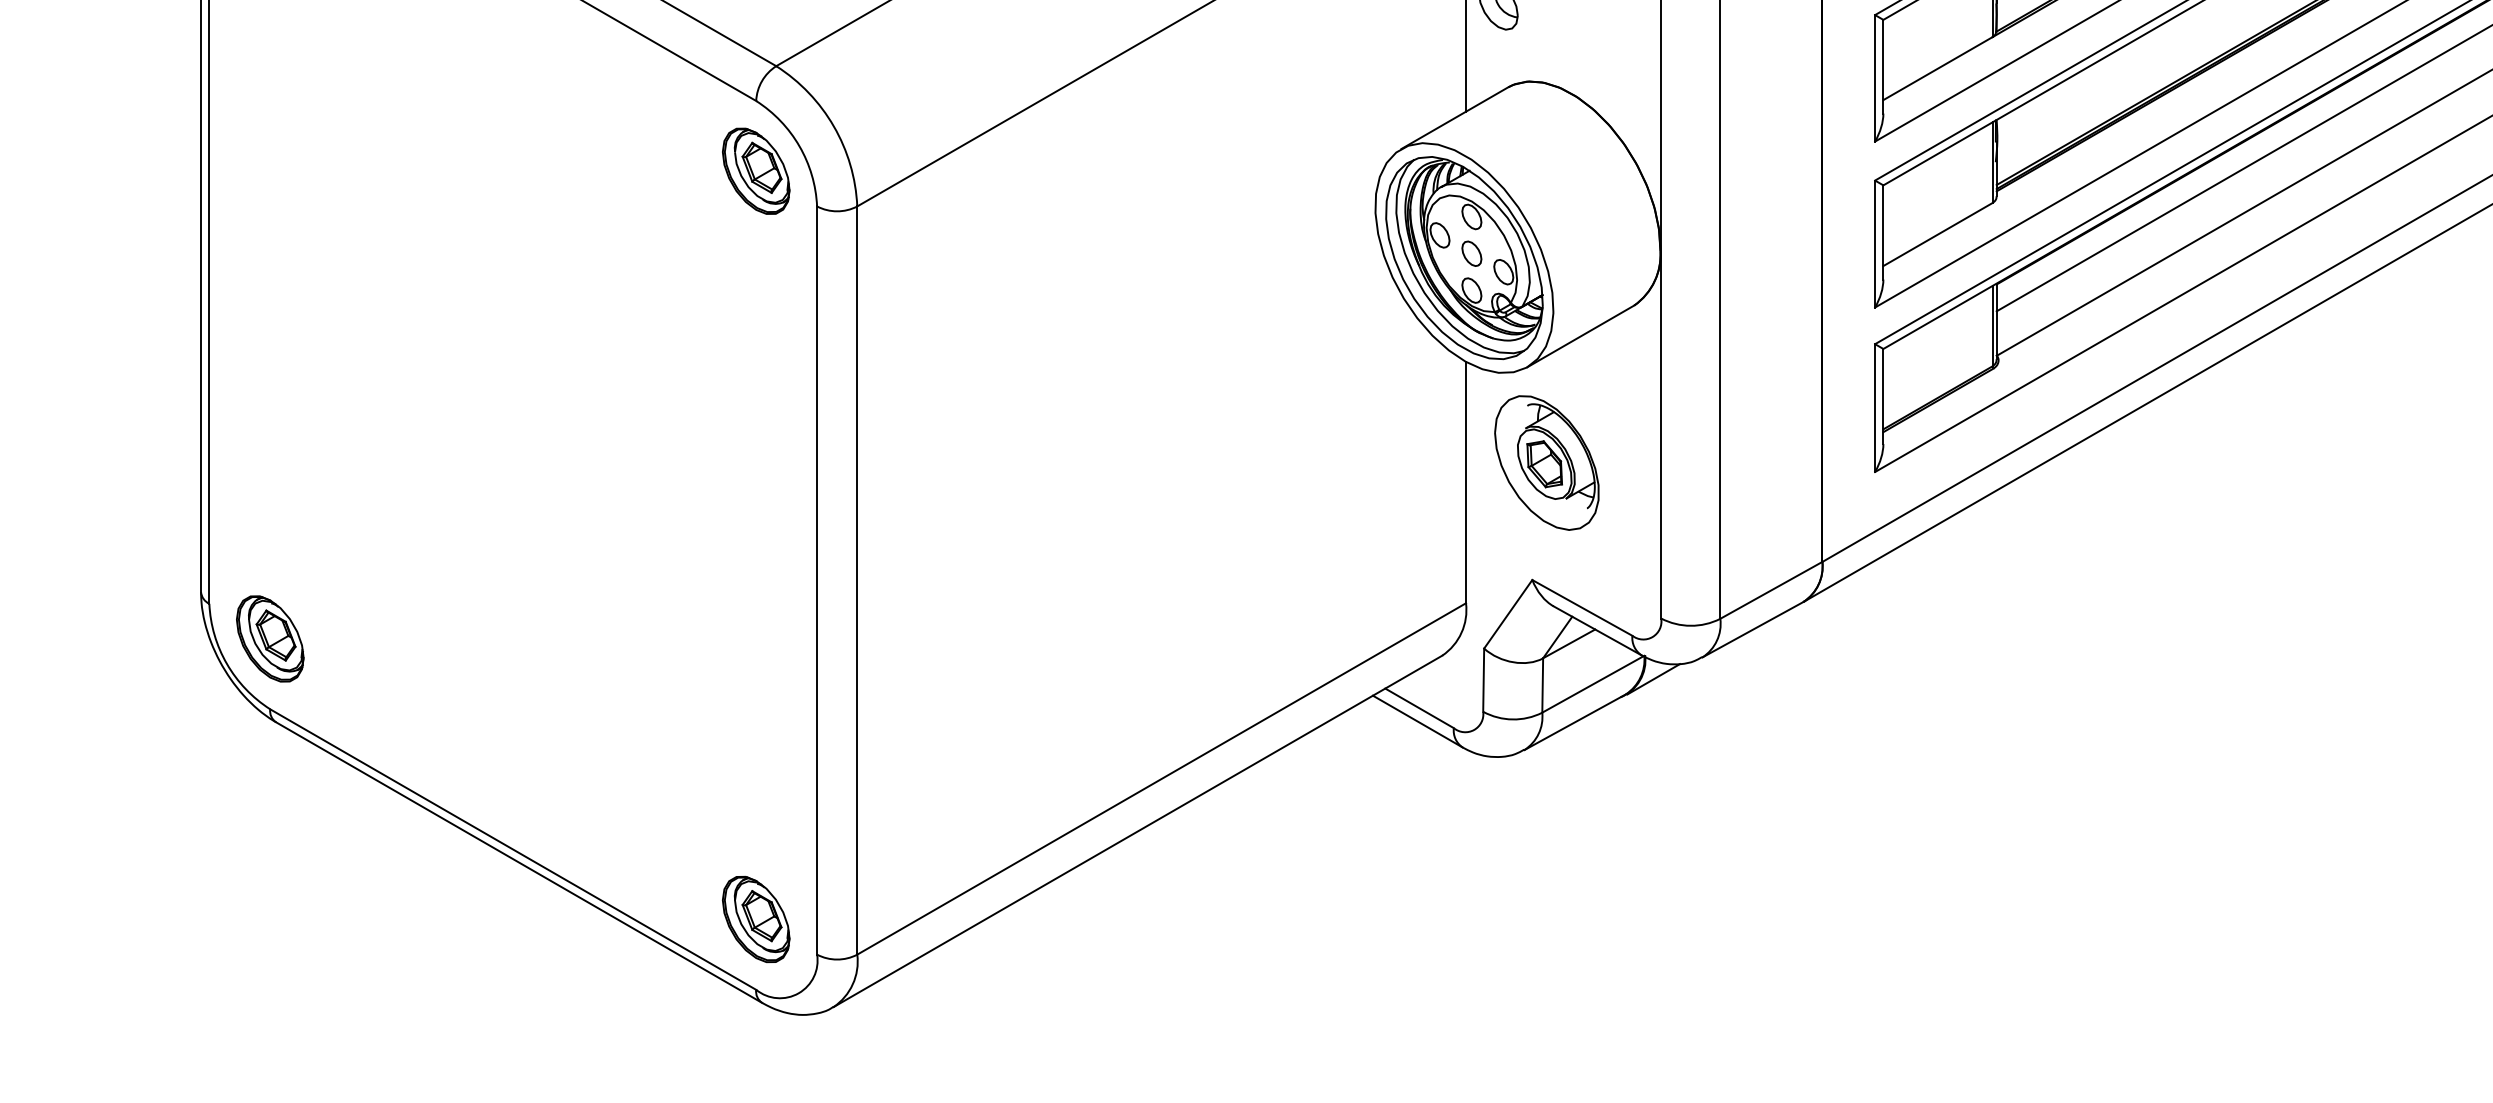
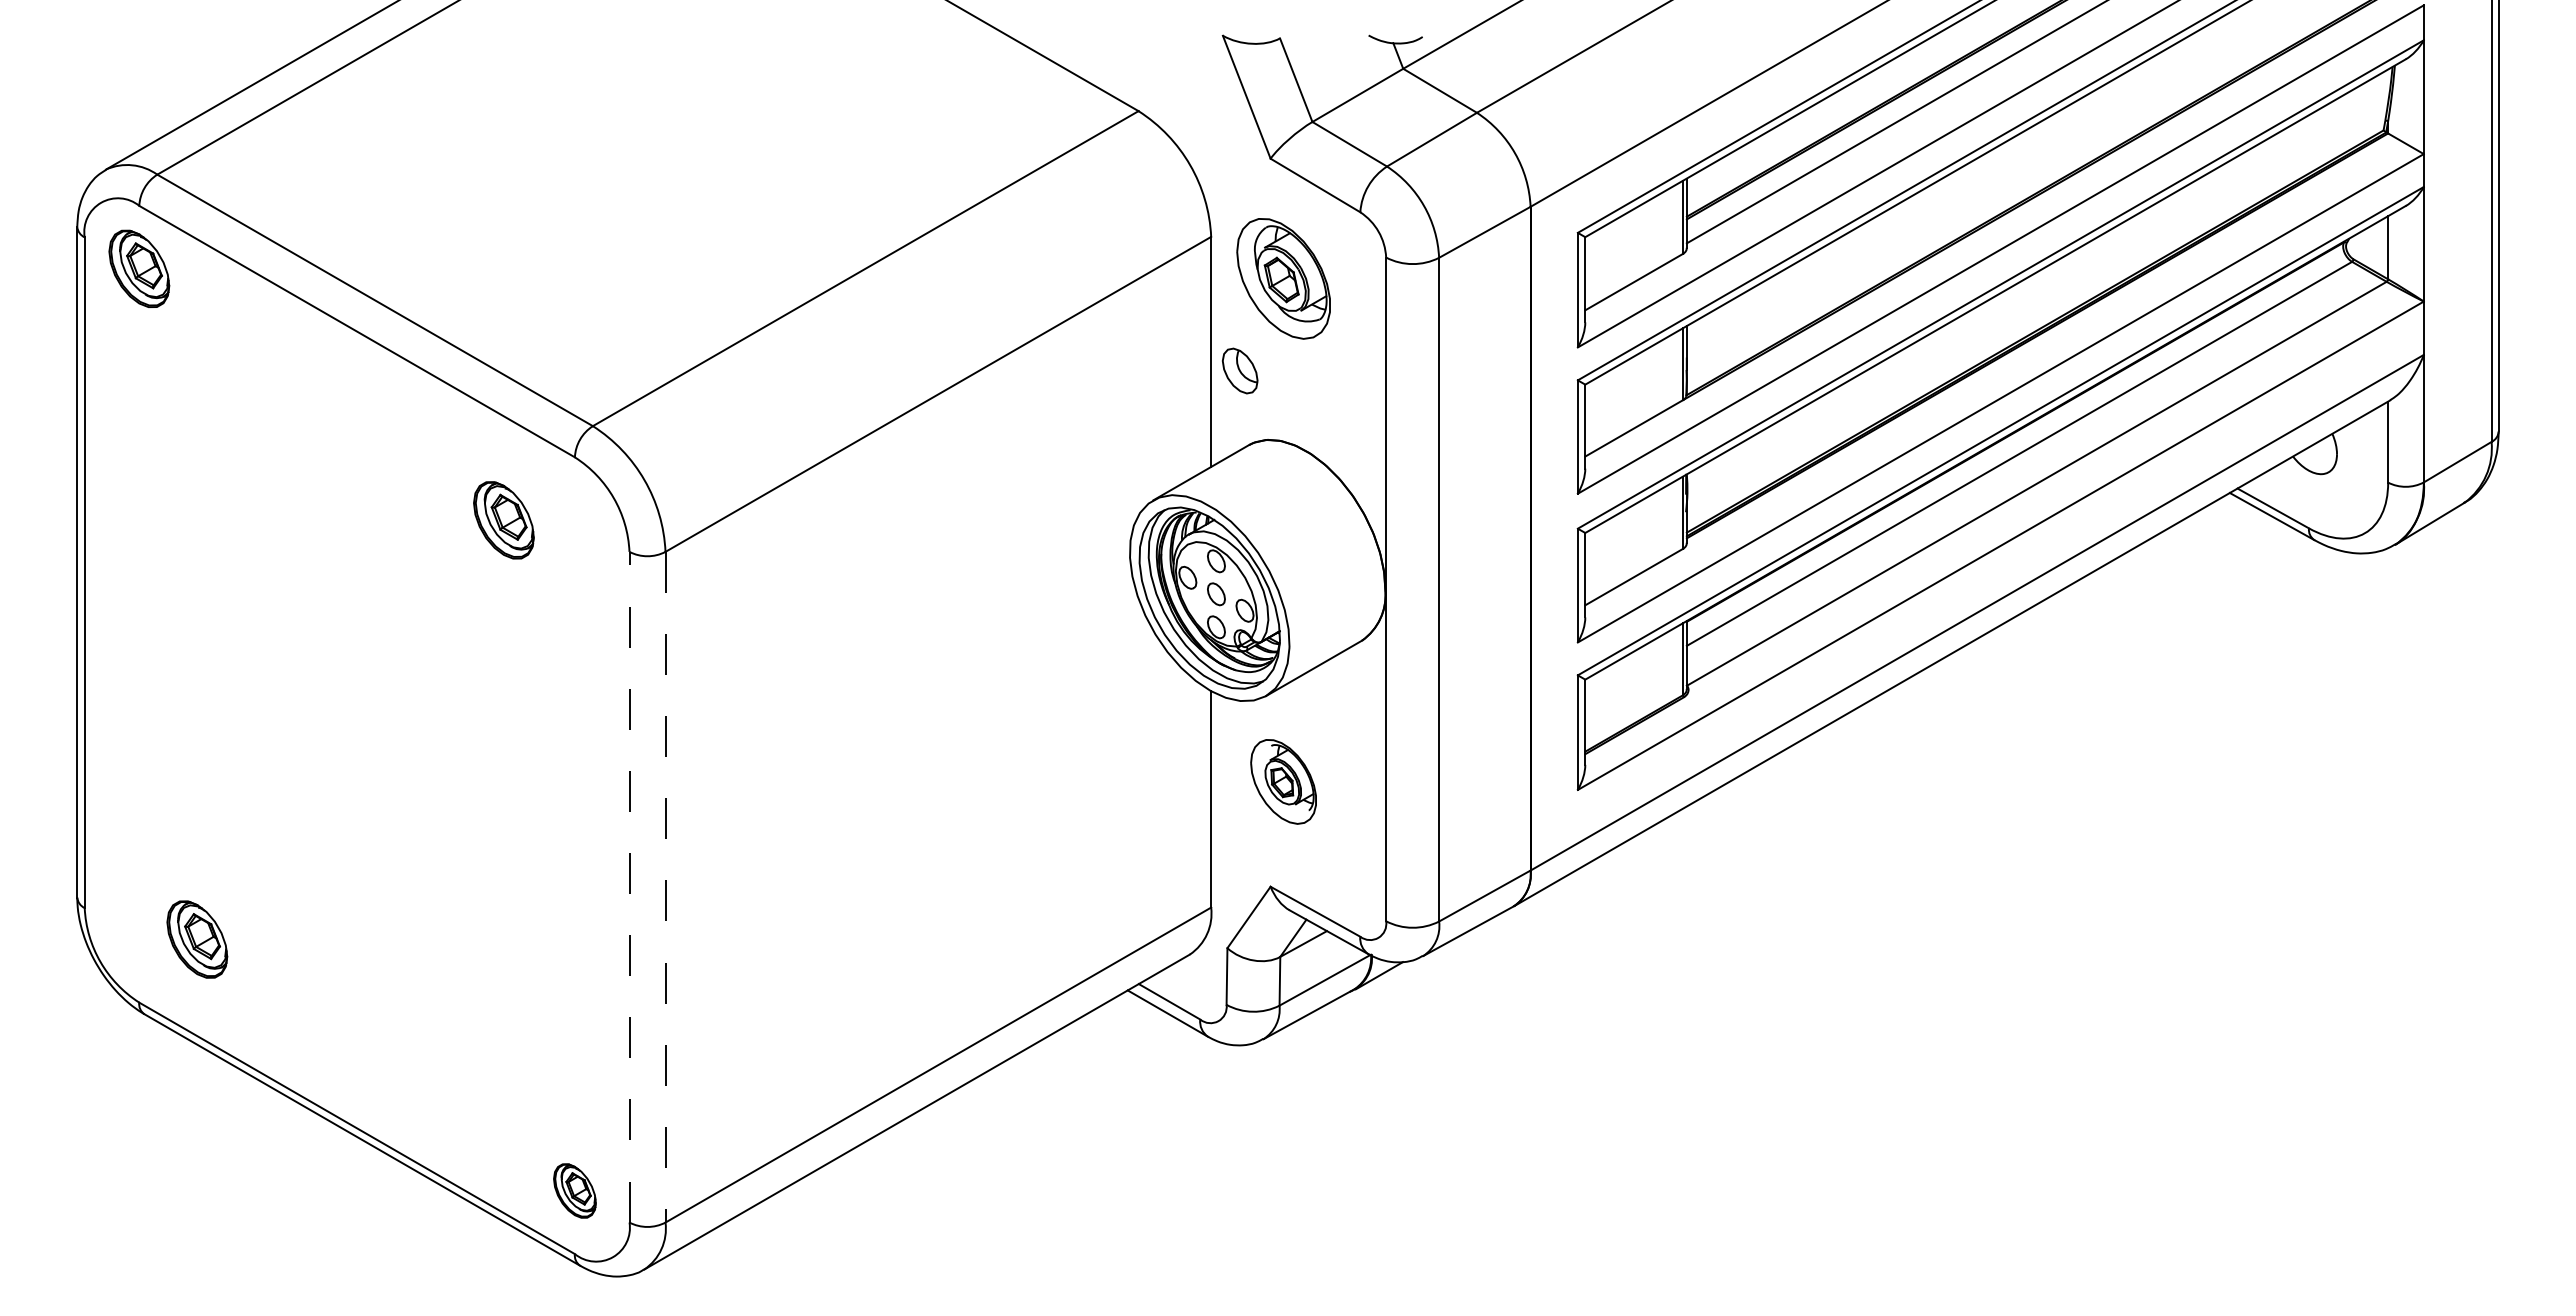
part: (755, 171) -> (503, 520), moved
part: (1546, 462) -> (1283, 781), size x0.7
line: (817, 579) -> (629, 886), solid -> dashed
line: (857, 580) -> (665, 887), solid -> dashed
part: (270, 638) -> (197, 939), moved
part: (755, 918) -> (574, 1190), size x0.7

